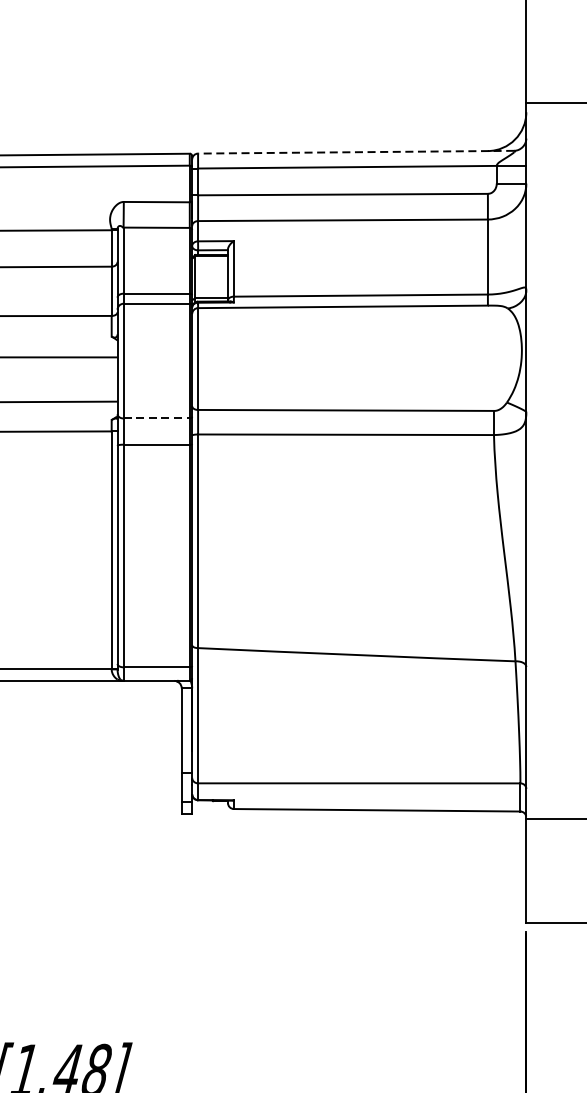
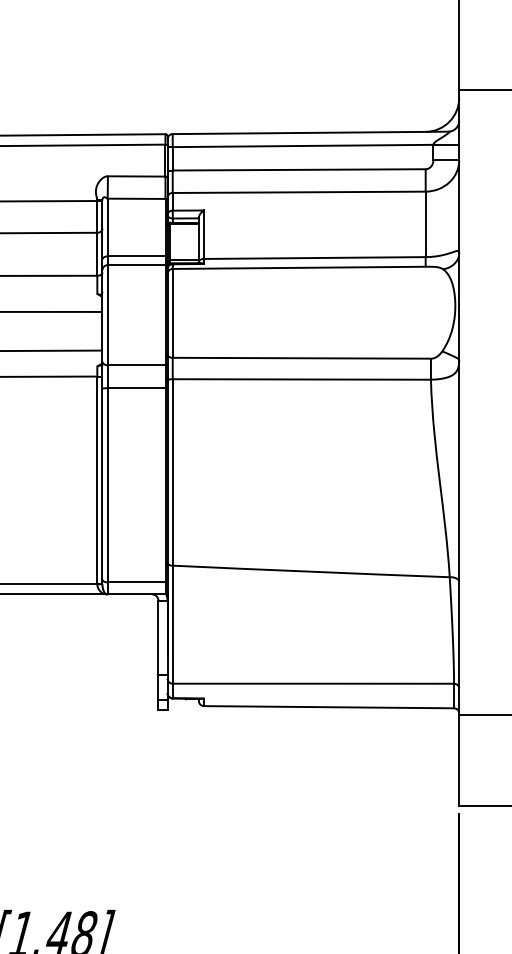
line: (355, 151) -> (310, 132), dashed -> solid
line: (156, 418) -> (136, 365), dashed -> solid

